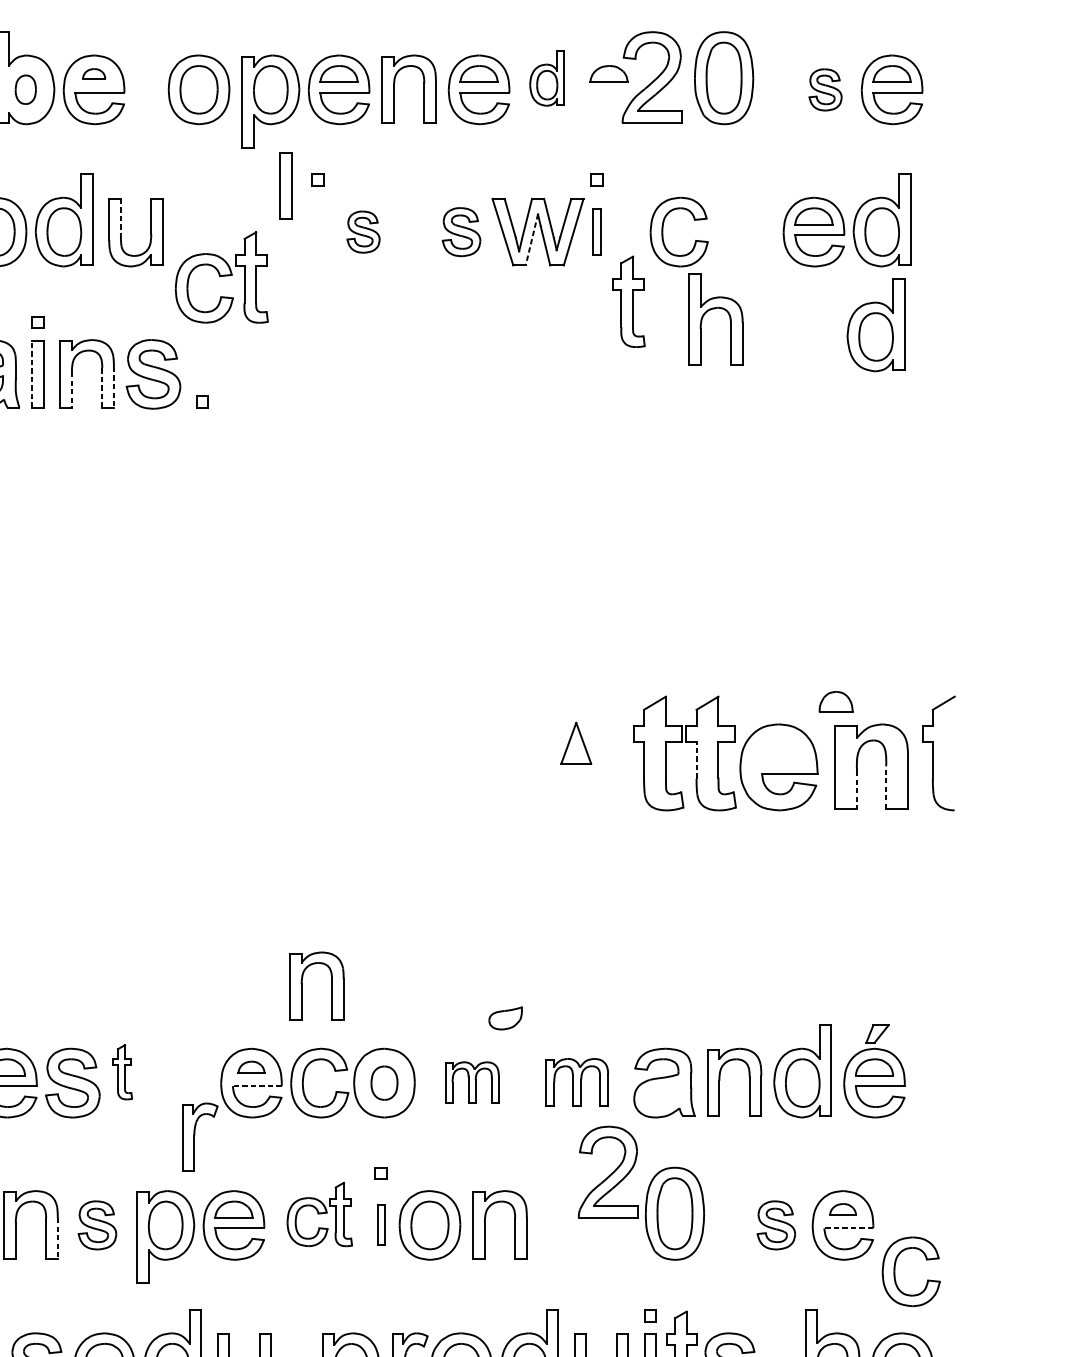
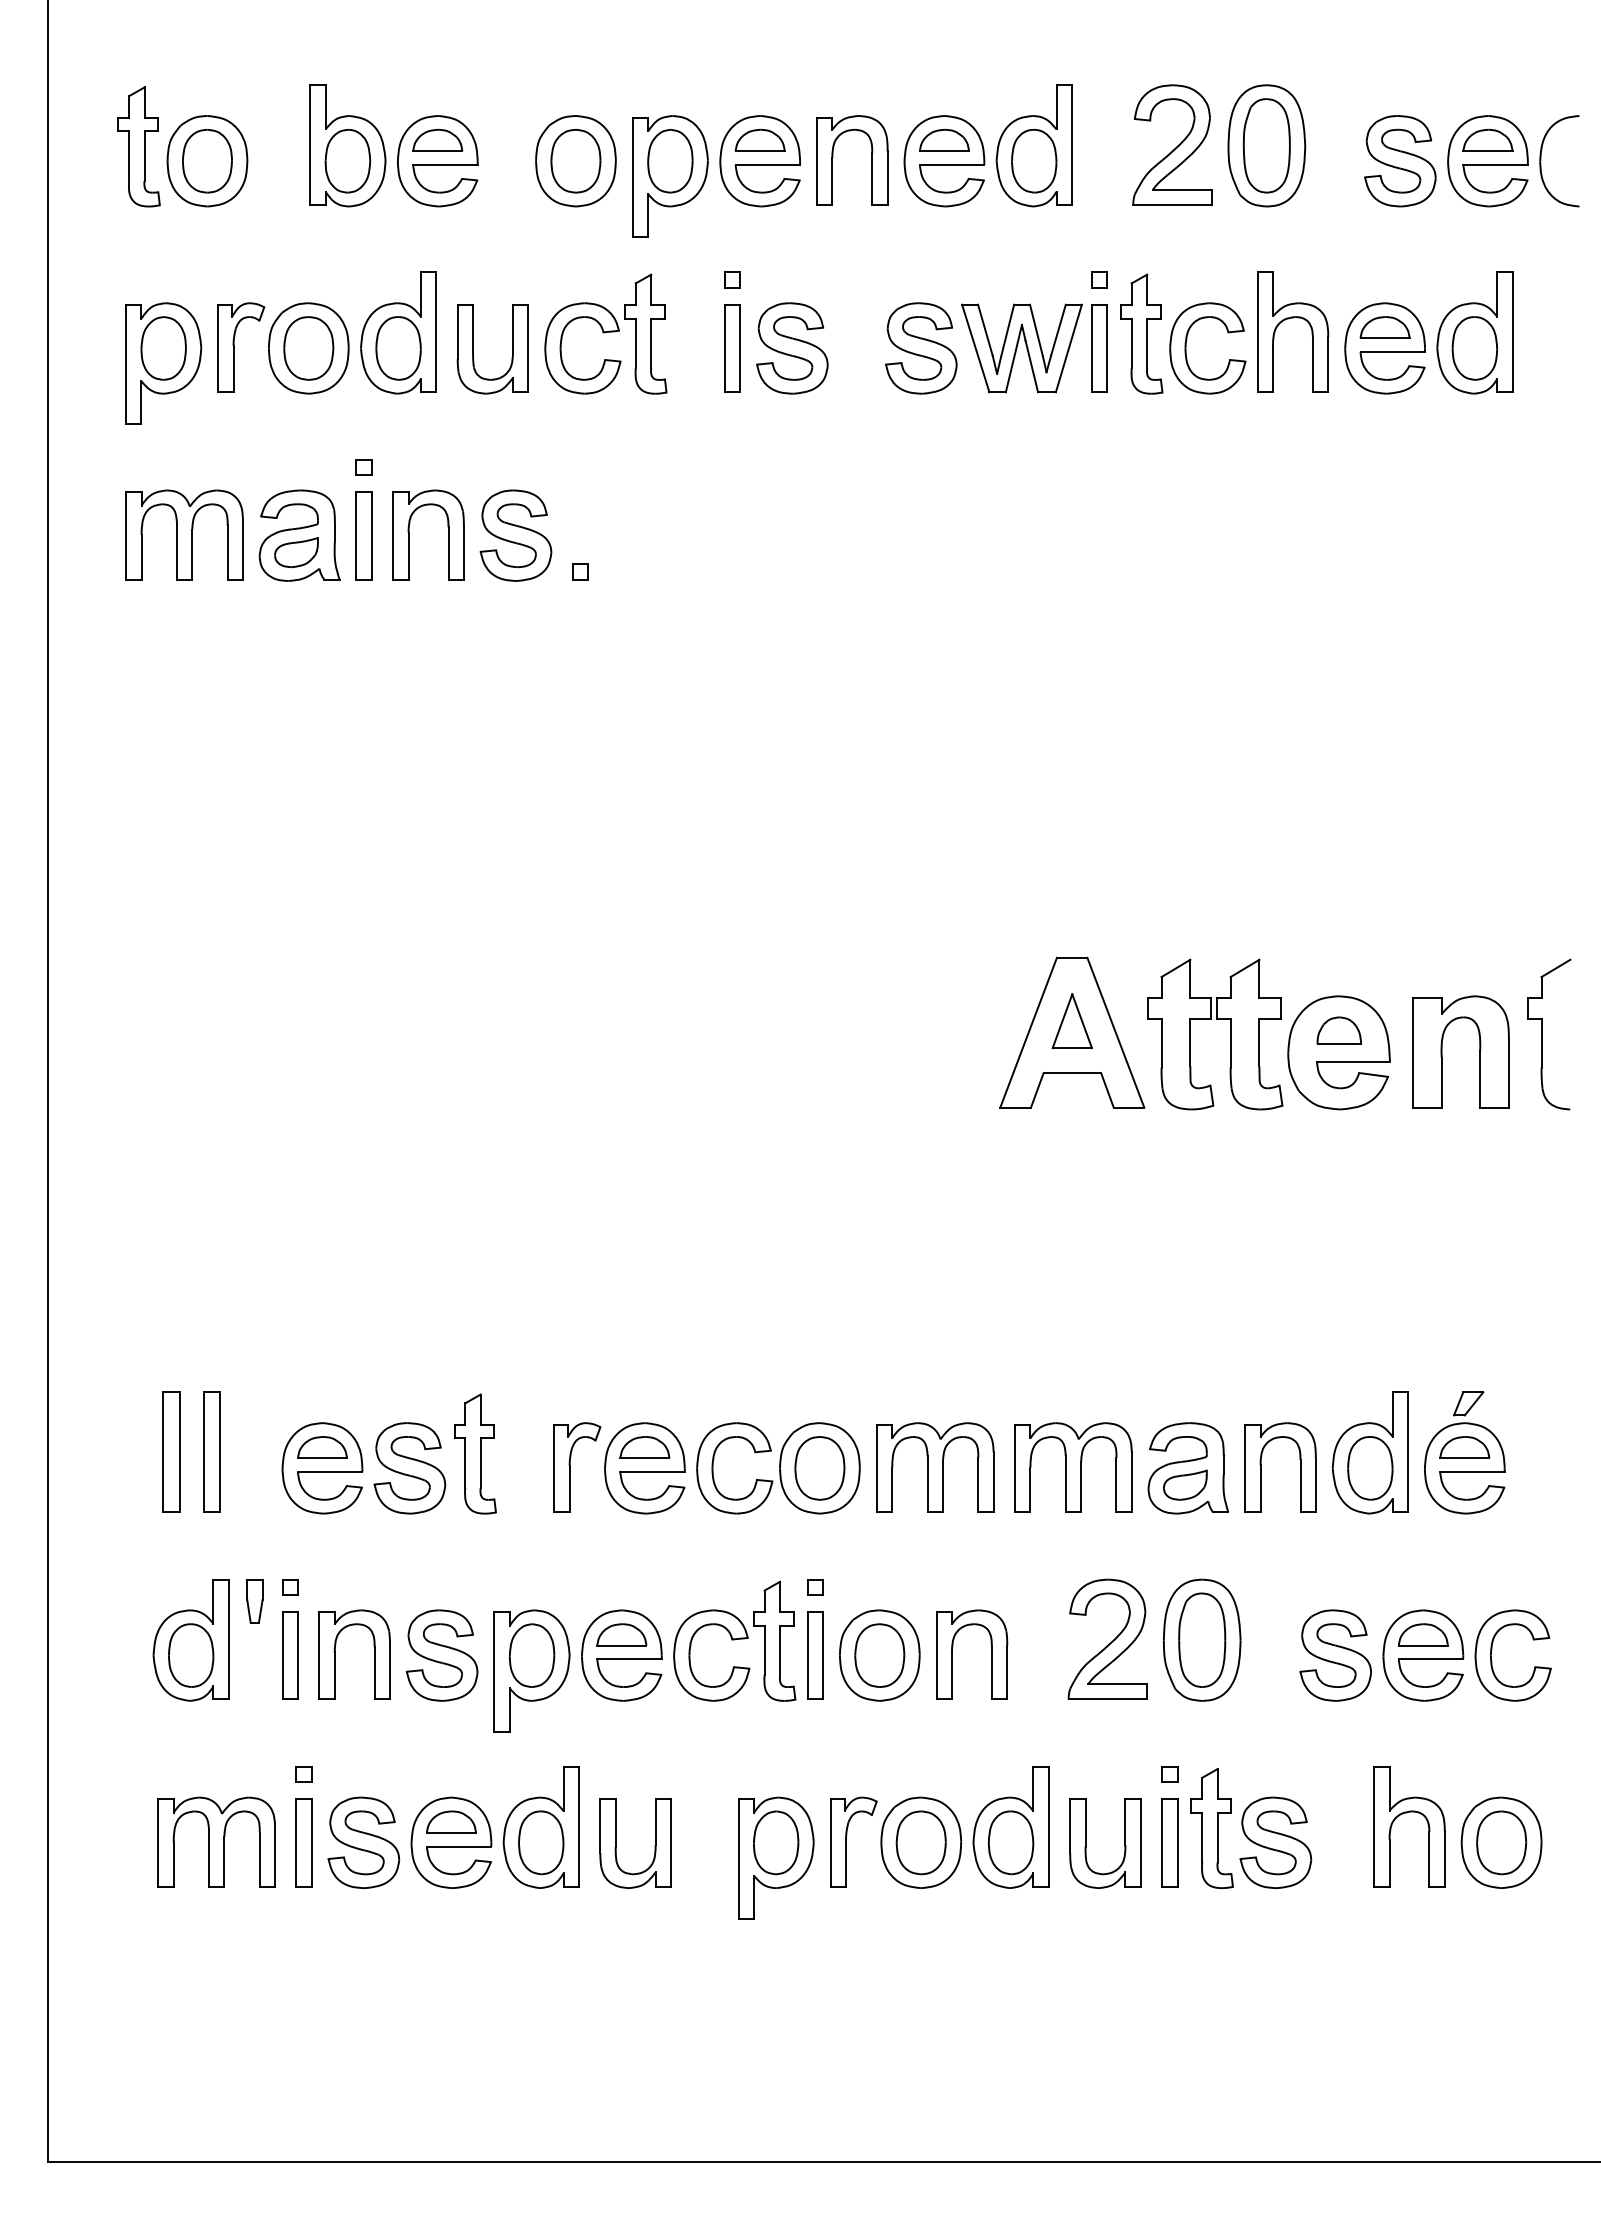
part: (93, 73) -> (437, 139), size x1.67
part: (609, 73) -> (1115, 139), removed
part: (546, 77) -> (1033, 145), size x1.67
part: (25, 89) -> (347, 160), size x1.67
part: (825, 90) -> (1400, 161), size x1.67
part: (932, 90) -> (1541, 161), added
part: (286, 185) -> (732, 348), moved
line: (121, 216) -> (473, 328), dashed -> solid
part: (363, 232) -> (792, 348), size x1.67
part: (461, 232) -> (921, 348), size x1.43
part: (596, 232) -> (1099, 348), size x1.43
line: (531, 239) -> (1013, 358), dashed -> solid
part: (221, 276) -> (605, 333), moved
part: (628, 301) -> (1141, 333), moved
part: (716, 308) -> (1293, 318), moved
part: (875, 324) -> (1466, 470), removed
line: (32, 374) -> (356, 535), dashed -> solid
line: (102, 387) -> (448, 552), dashed -> solid
line: (113, 387) -> (463, 552), dashed -> solid
line: (71, 390) -> (408, 556), dashed -> solid
part: (835, 701) -> (1338, 1030), moved
part: (576, 751) -> (1072, 1032), added
line: (696, 760) -> (1230, 1043), dashed -> solid
line: (886, 787) -> (1480, 1079), dashed -> solid
line: (856, 789) -> (1441, 1082), dashed -> solid
part: (331, 985) -> (750, 1340), removed
part: (505, 1017) -> (1185, 1484), moved
part: (251, 1067) -> (644, 1447), size x1.43
part: (122, 1071) -> (475, 1453), size x1.67
part: (472, 1082) -> (935, 1467), size x1.67
part: (577, 1082) -> (1073, 1467), size x1.43
part: (384, 1083) -> (819, 1468), size x1.43
line: (257, 1086) -> (652, 1472), dashed -> solid
part: (194, 1137) -> (570, 1467), moved
part: (608, 1171) -> (1107, 1638), moved
part: (843, 1209) -> (1423, 1634), size x1.43
part: (319, 1213) -> (734, 1640), size x1.43
part: (97, 1225) -> (442, 1655), size x1.43
part: (381, 1225) -> (815, 1655), size x1.67
part: (776, 1225) -> (1335, 1655), size x1.43
line: (848, 1228) -> (1430, 1659), dashed -> solid
line: (58, 1238) -> (390, 1672), dashed -> solid
part: (895, 1267) -> (1492, 1649), moved

